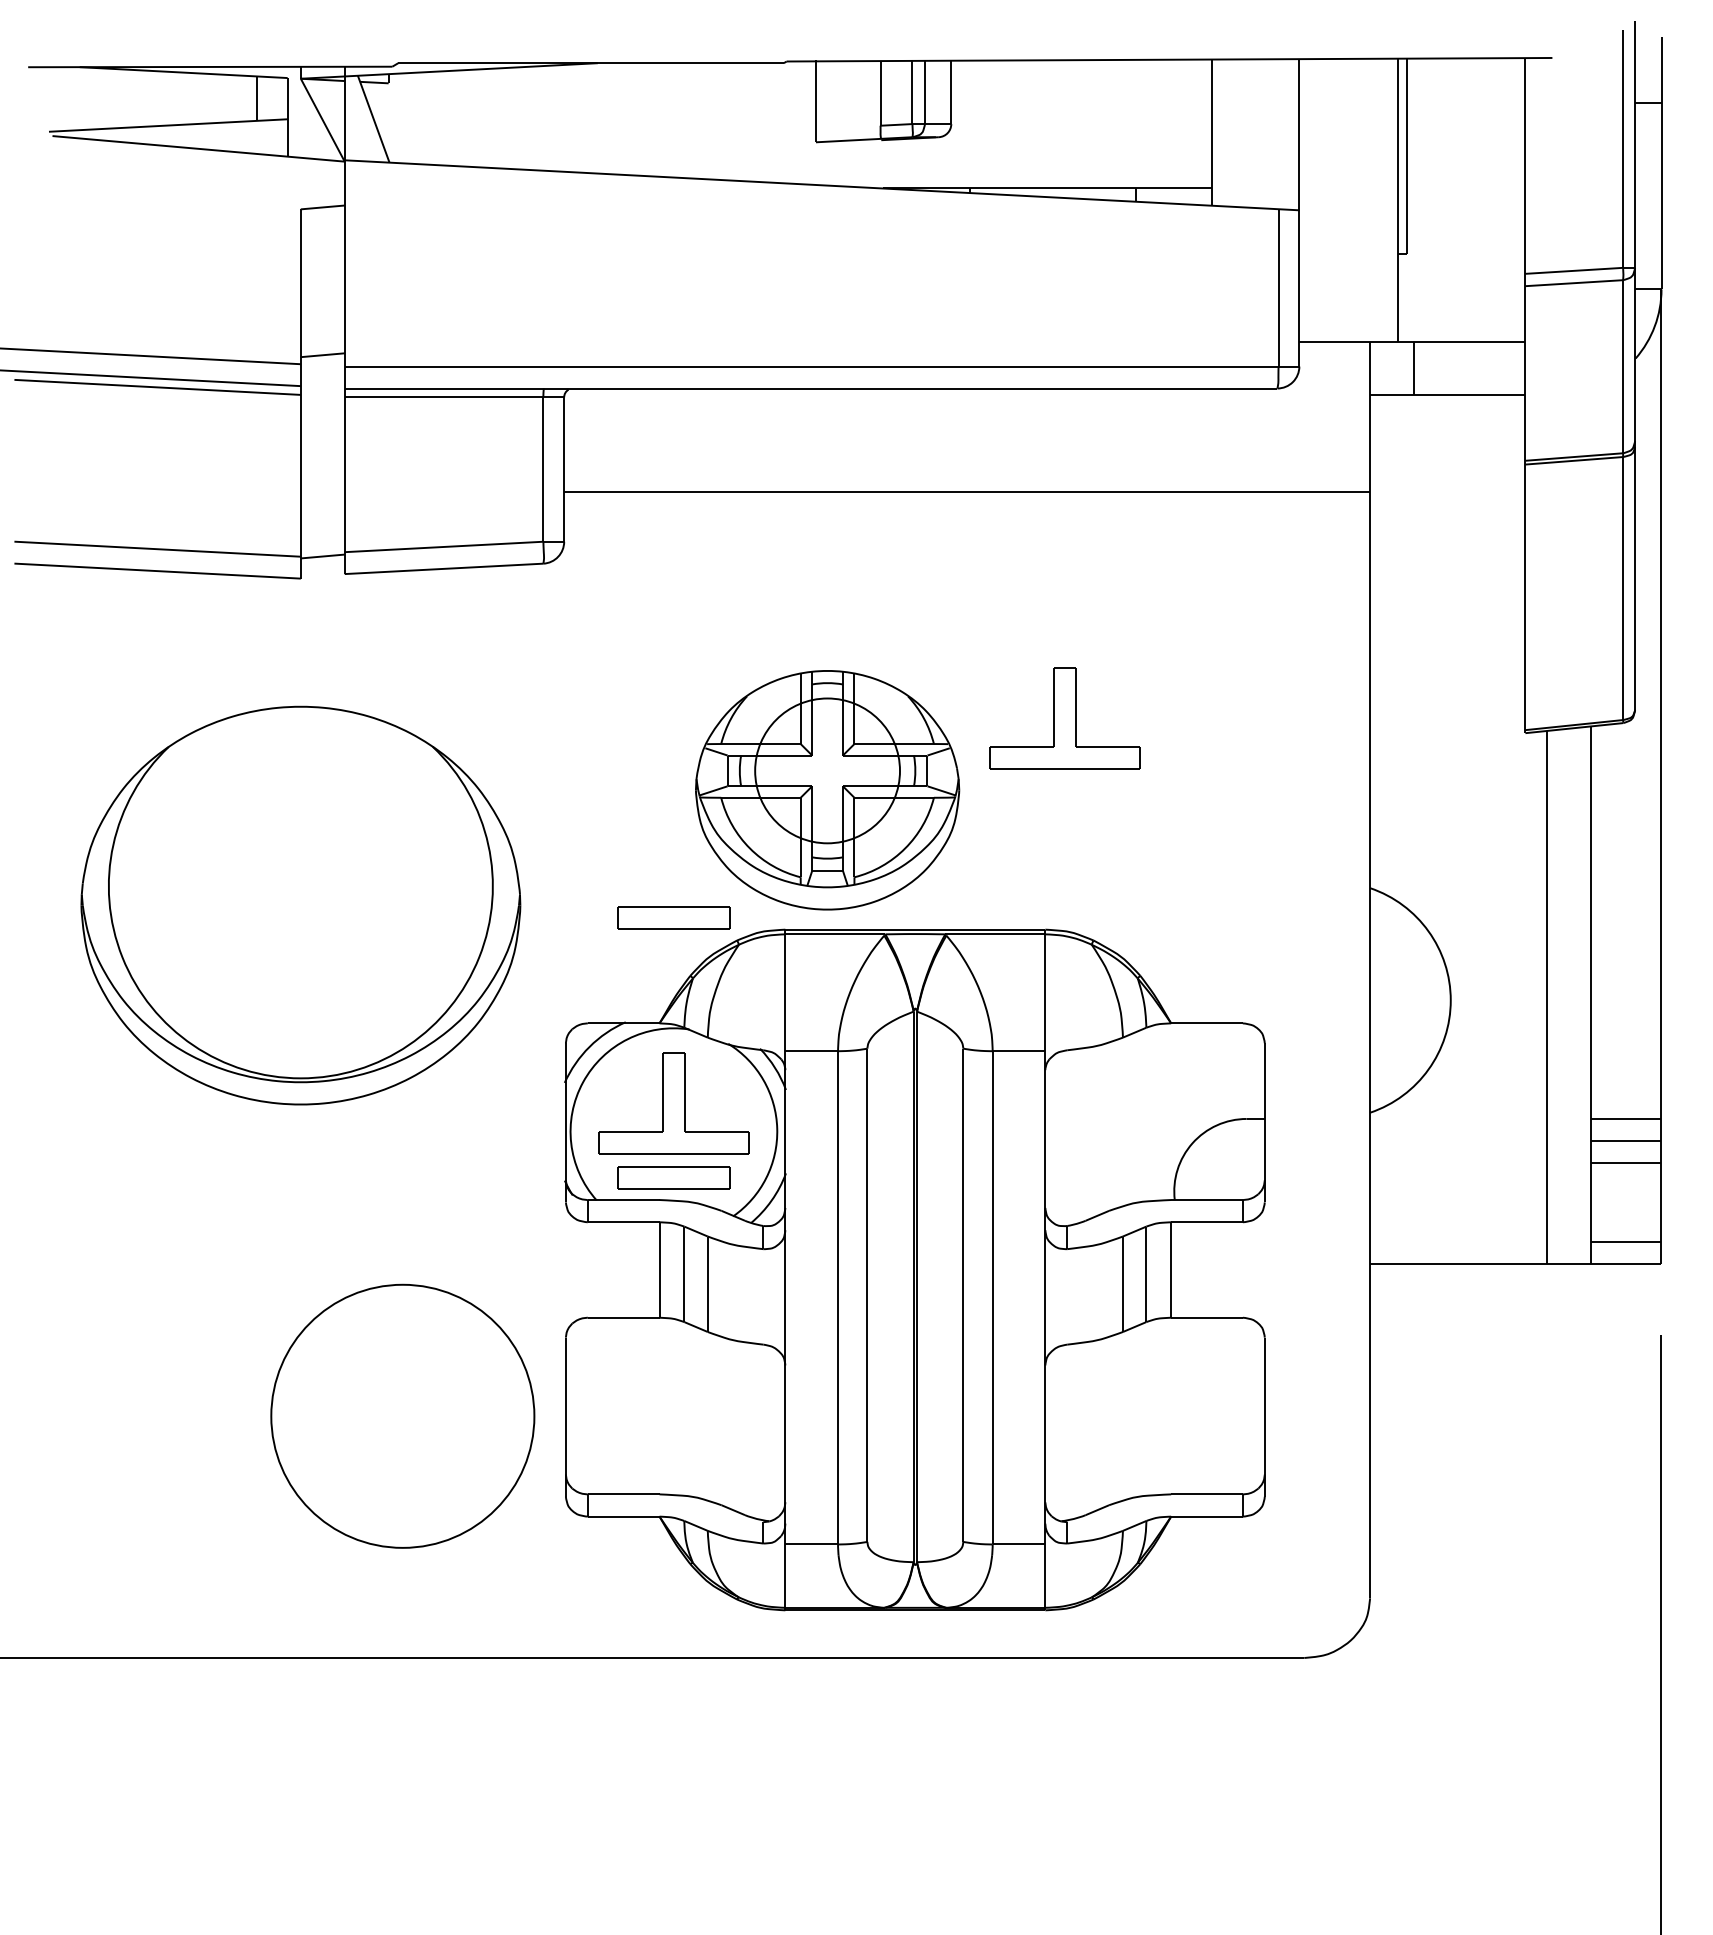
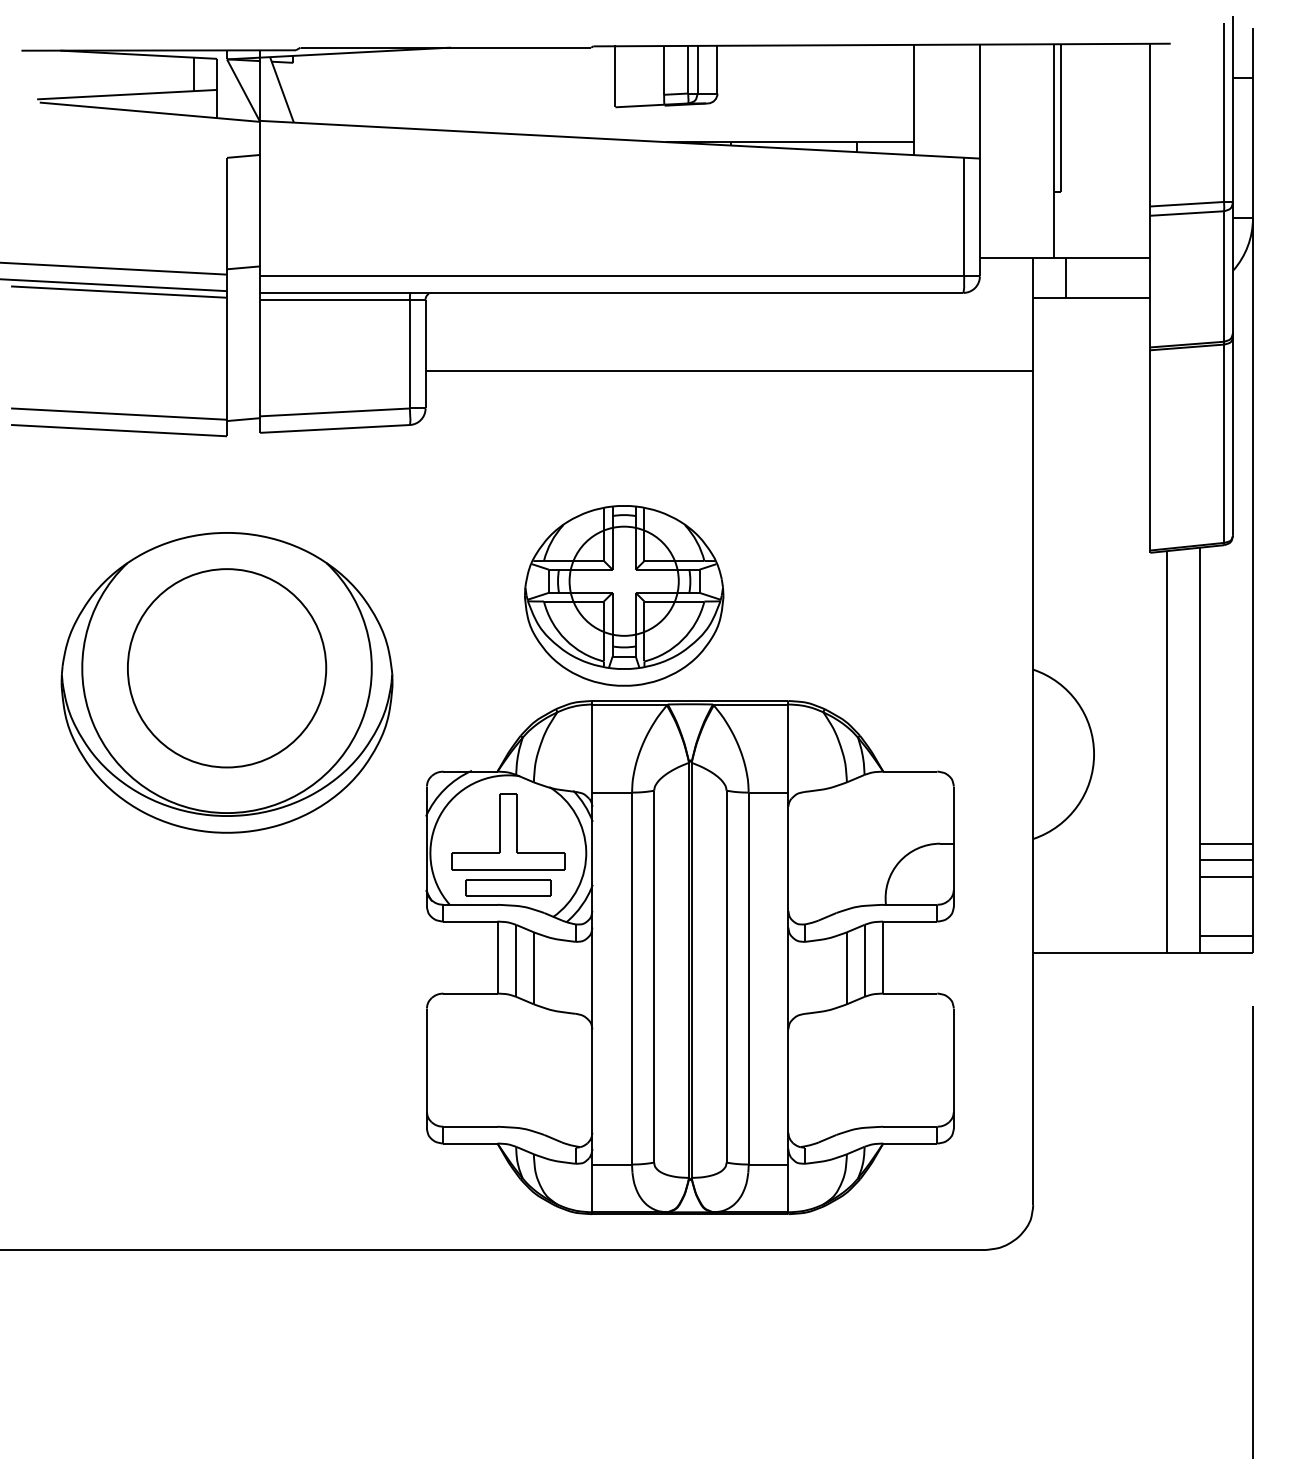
part: (1064, 718) -> (802, 541), removed
part: (673, 917) -> (508, 691), removed
part: (402, 1415) -> (226, 667), moved

